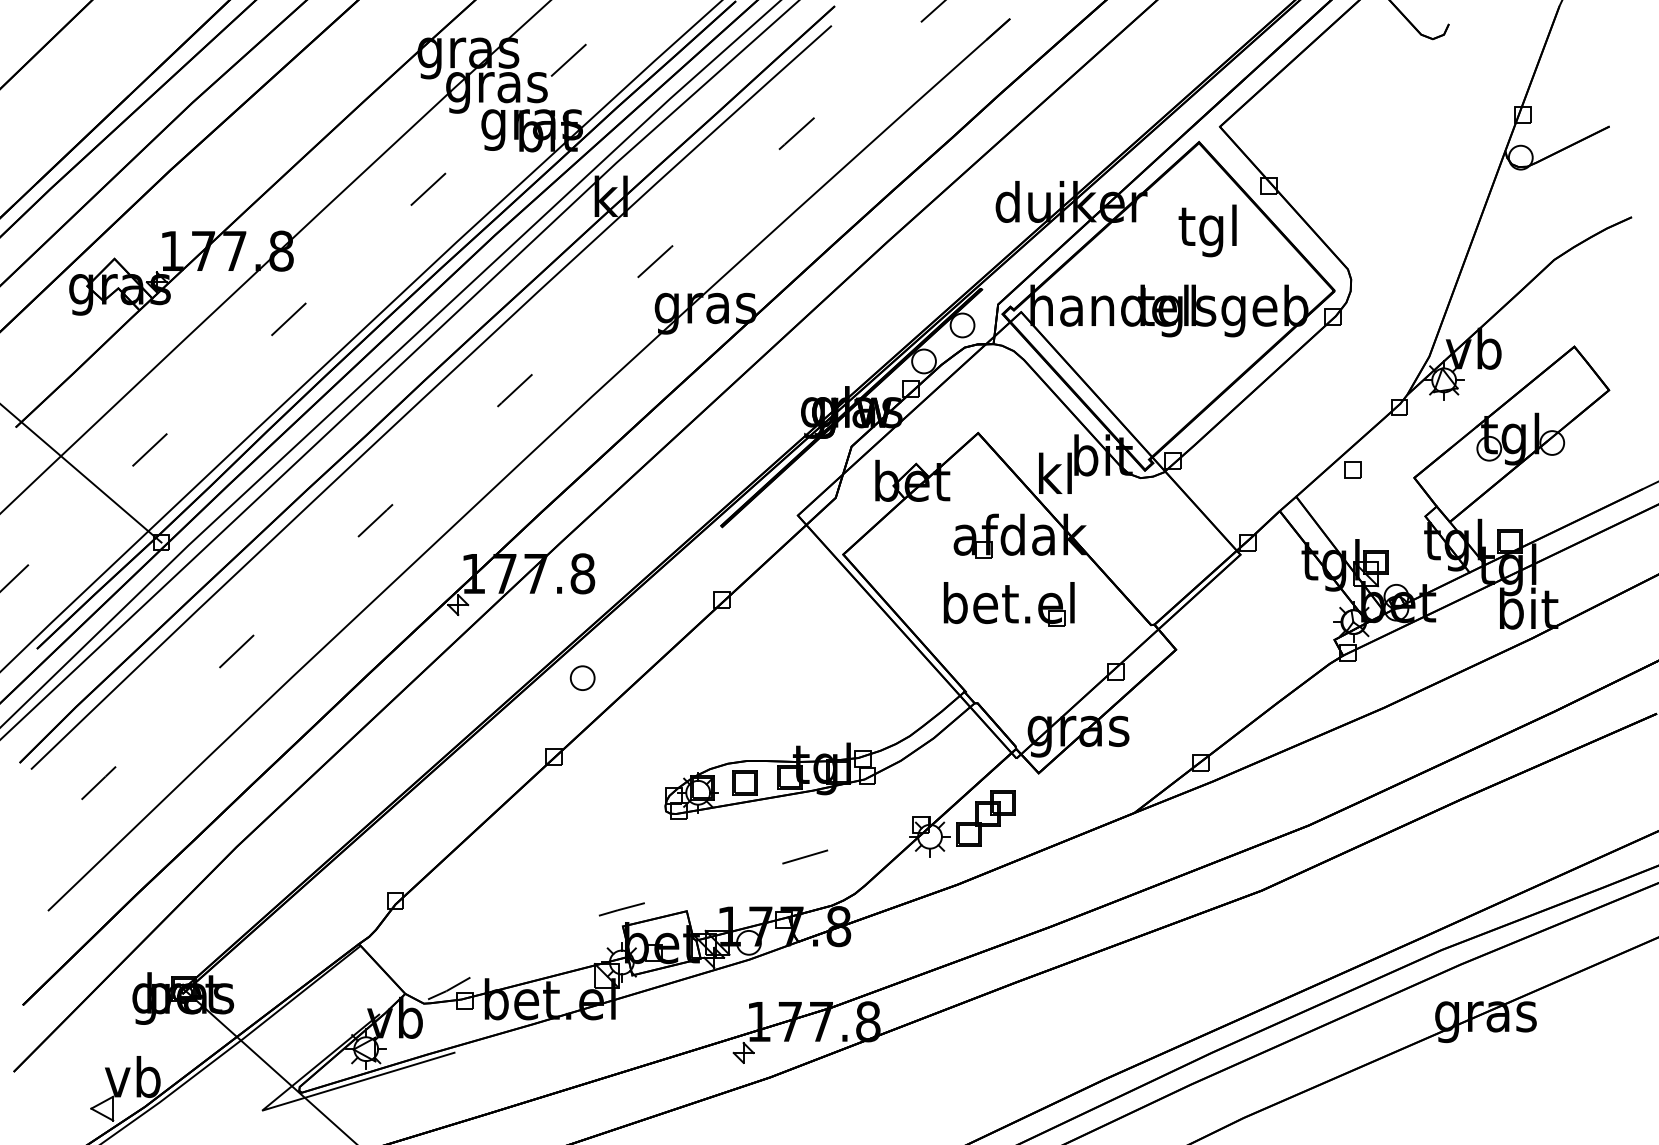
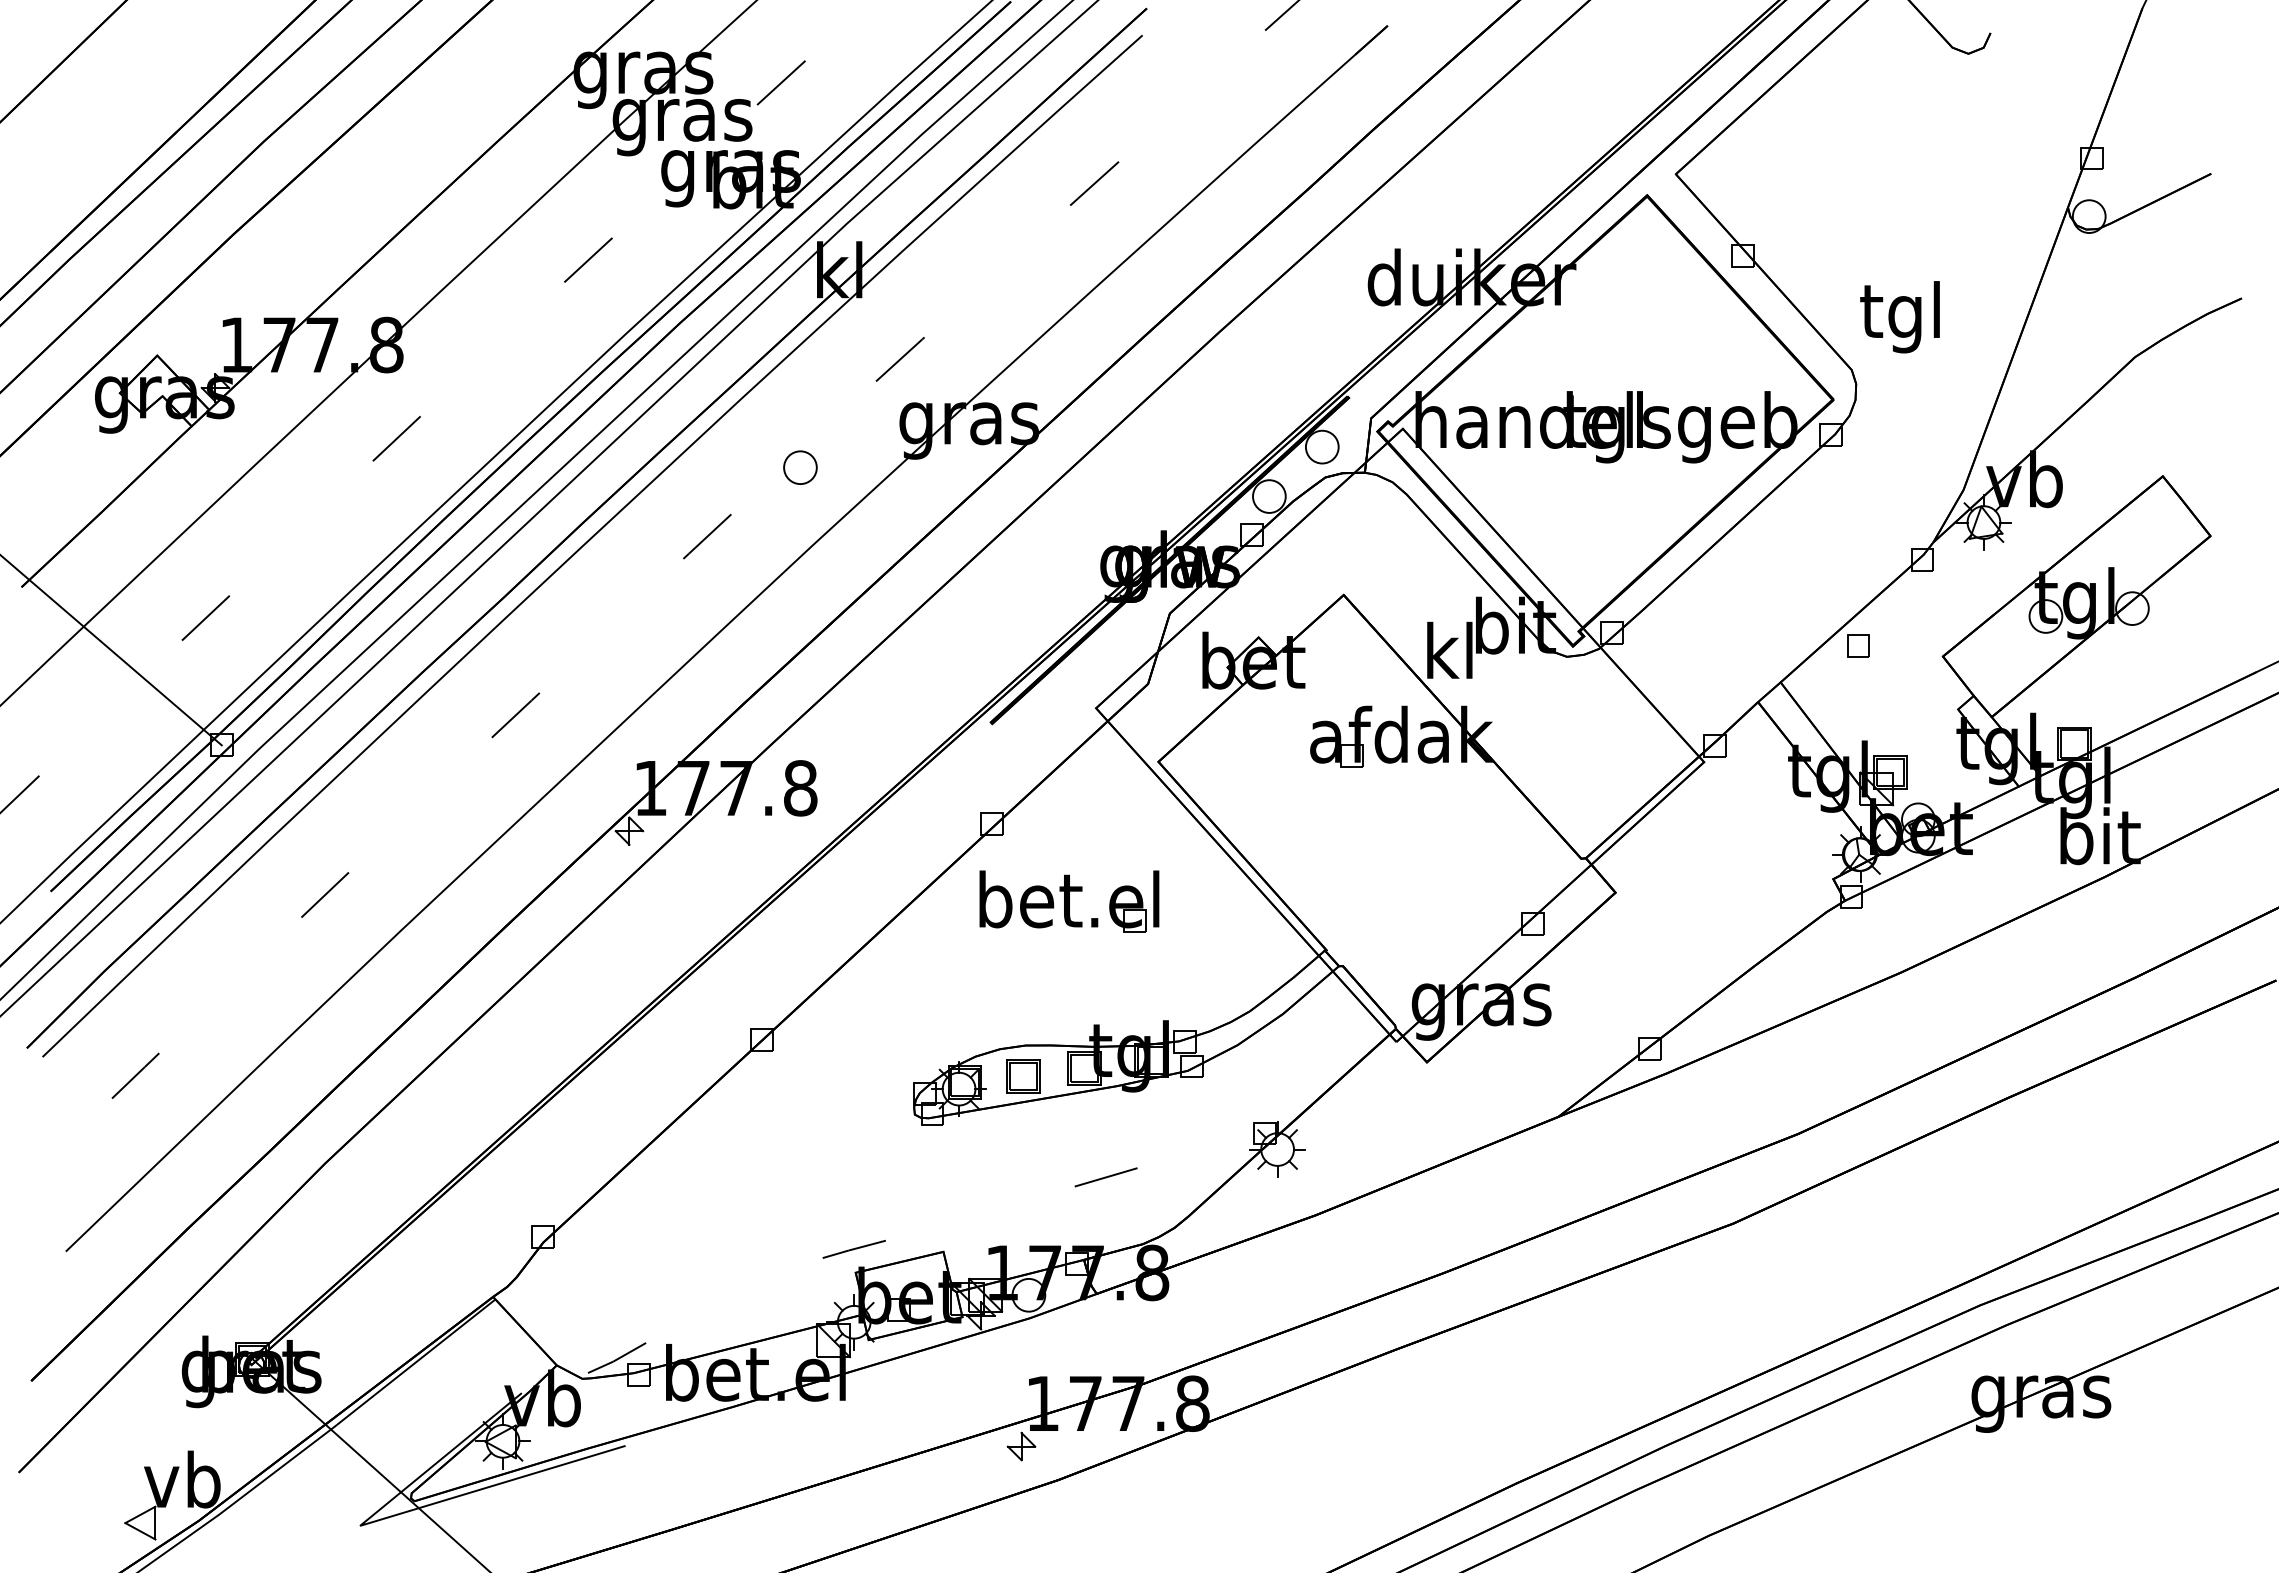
text: (1207, 231) -> (1899, 317), moved
part: (1009, 604) -> (1069, 901), moved
part: (582, 678) -> (800, 467), moved
part: (985, 818) -> (1354, 1124), removed

